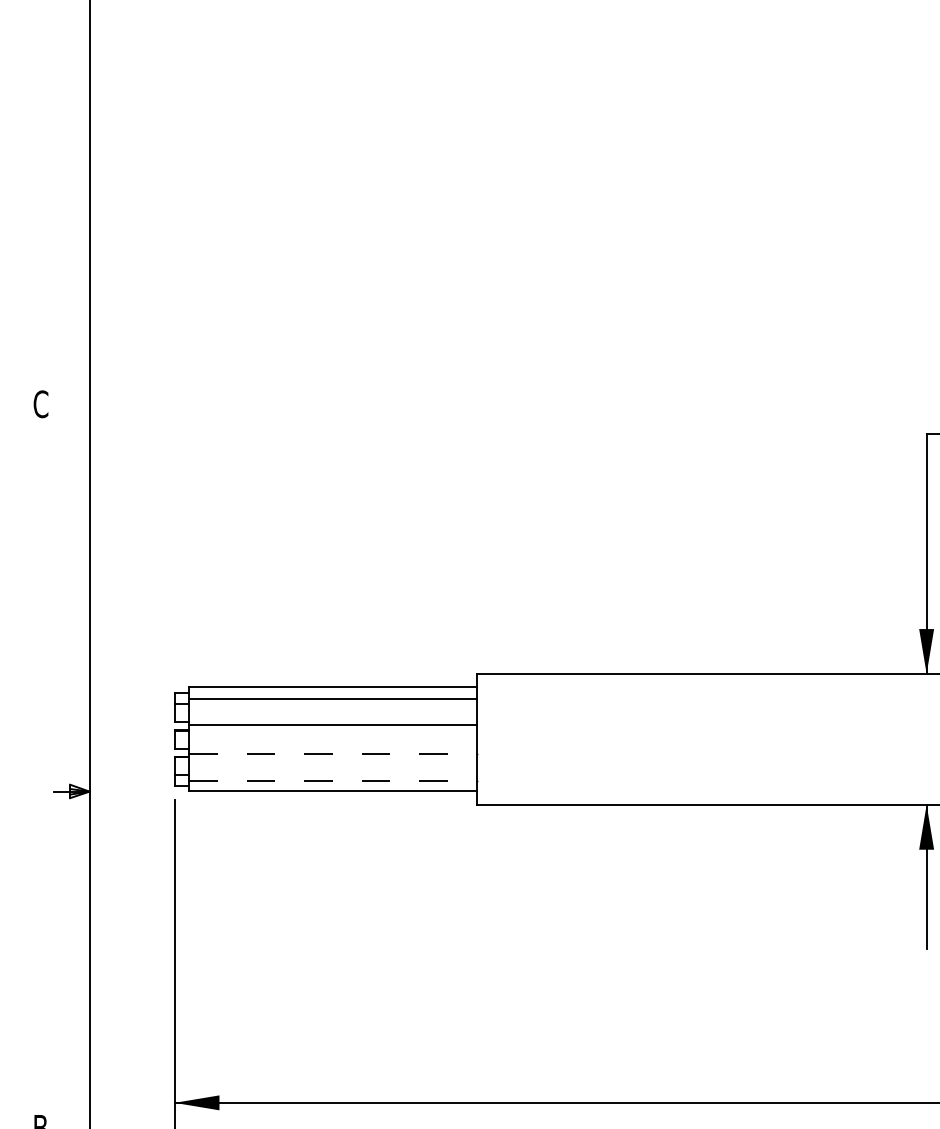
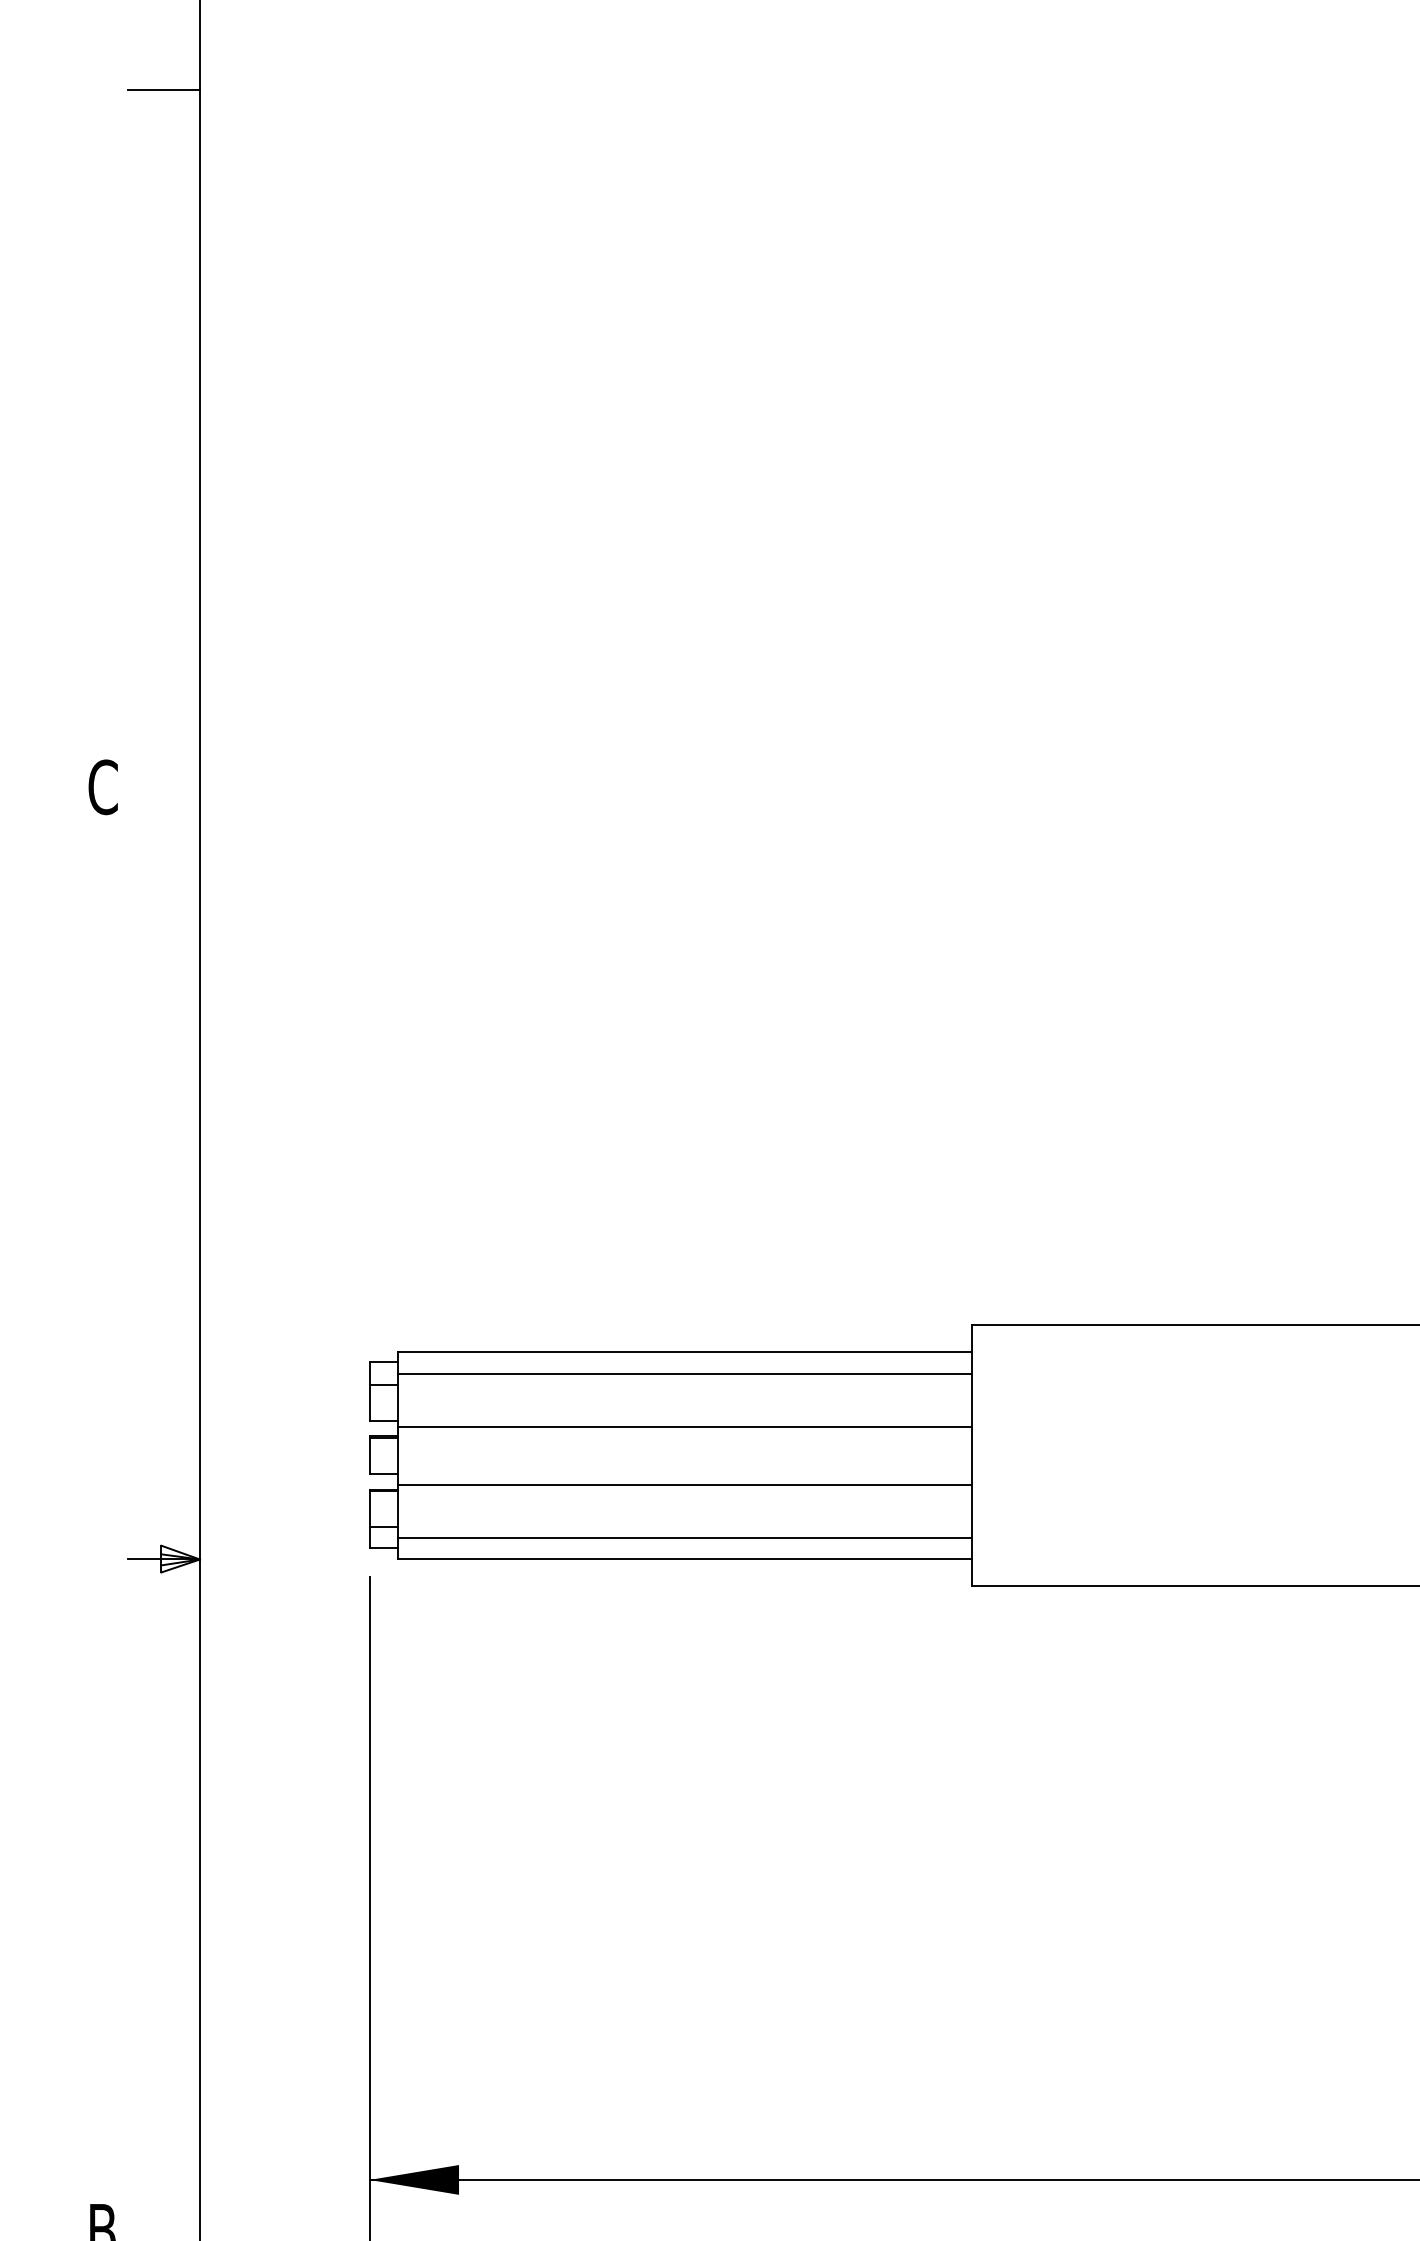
line: (71, 54) -> (164, 89), added
line: (332, 754) -> (684, 1485), dashed -> solid
line: (332, 780) -> (684, 1537), dashed -> solid

